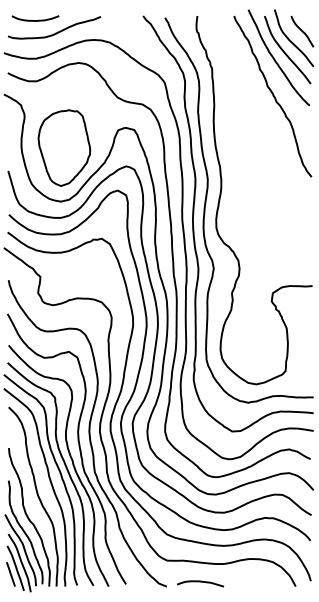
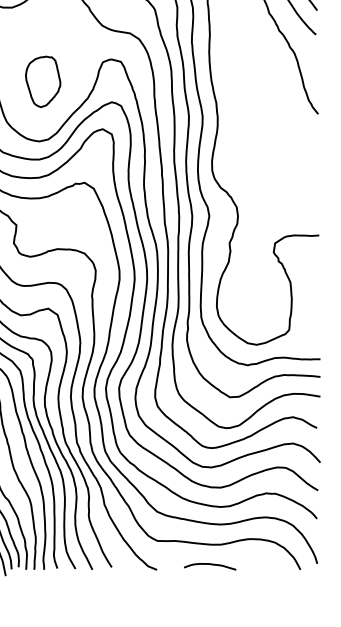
part: (64, 147) -> (43, 81), size x0.6
curve: (200, 582) -> (210, 565), moved

